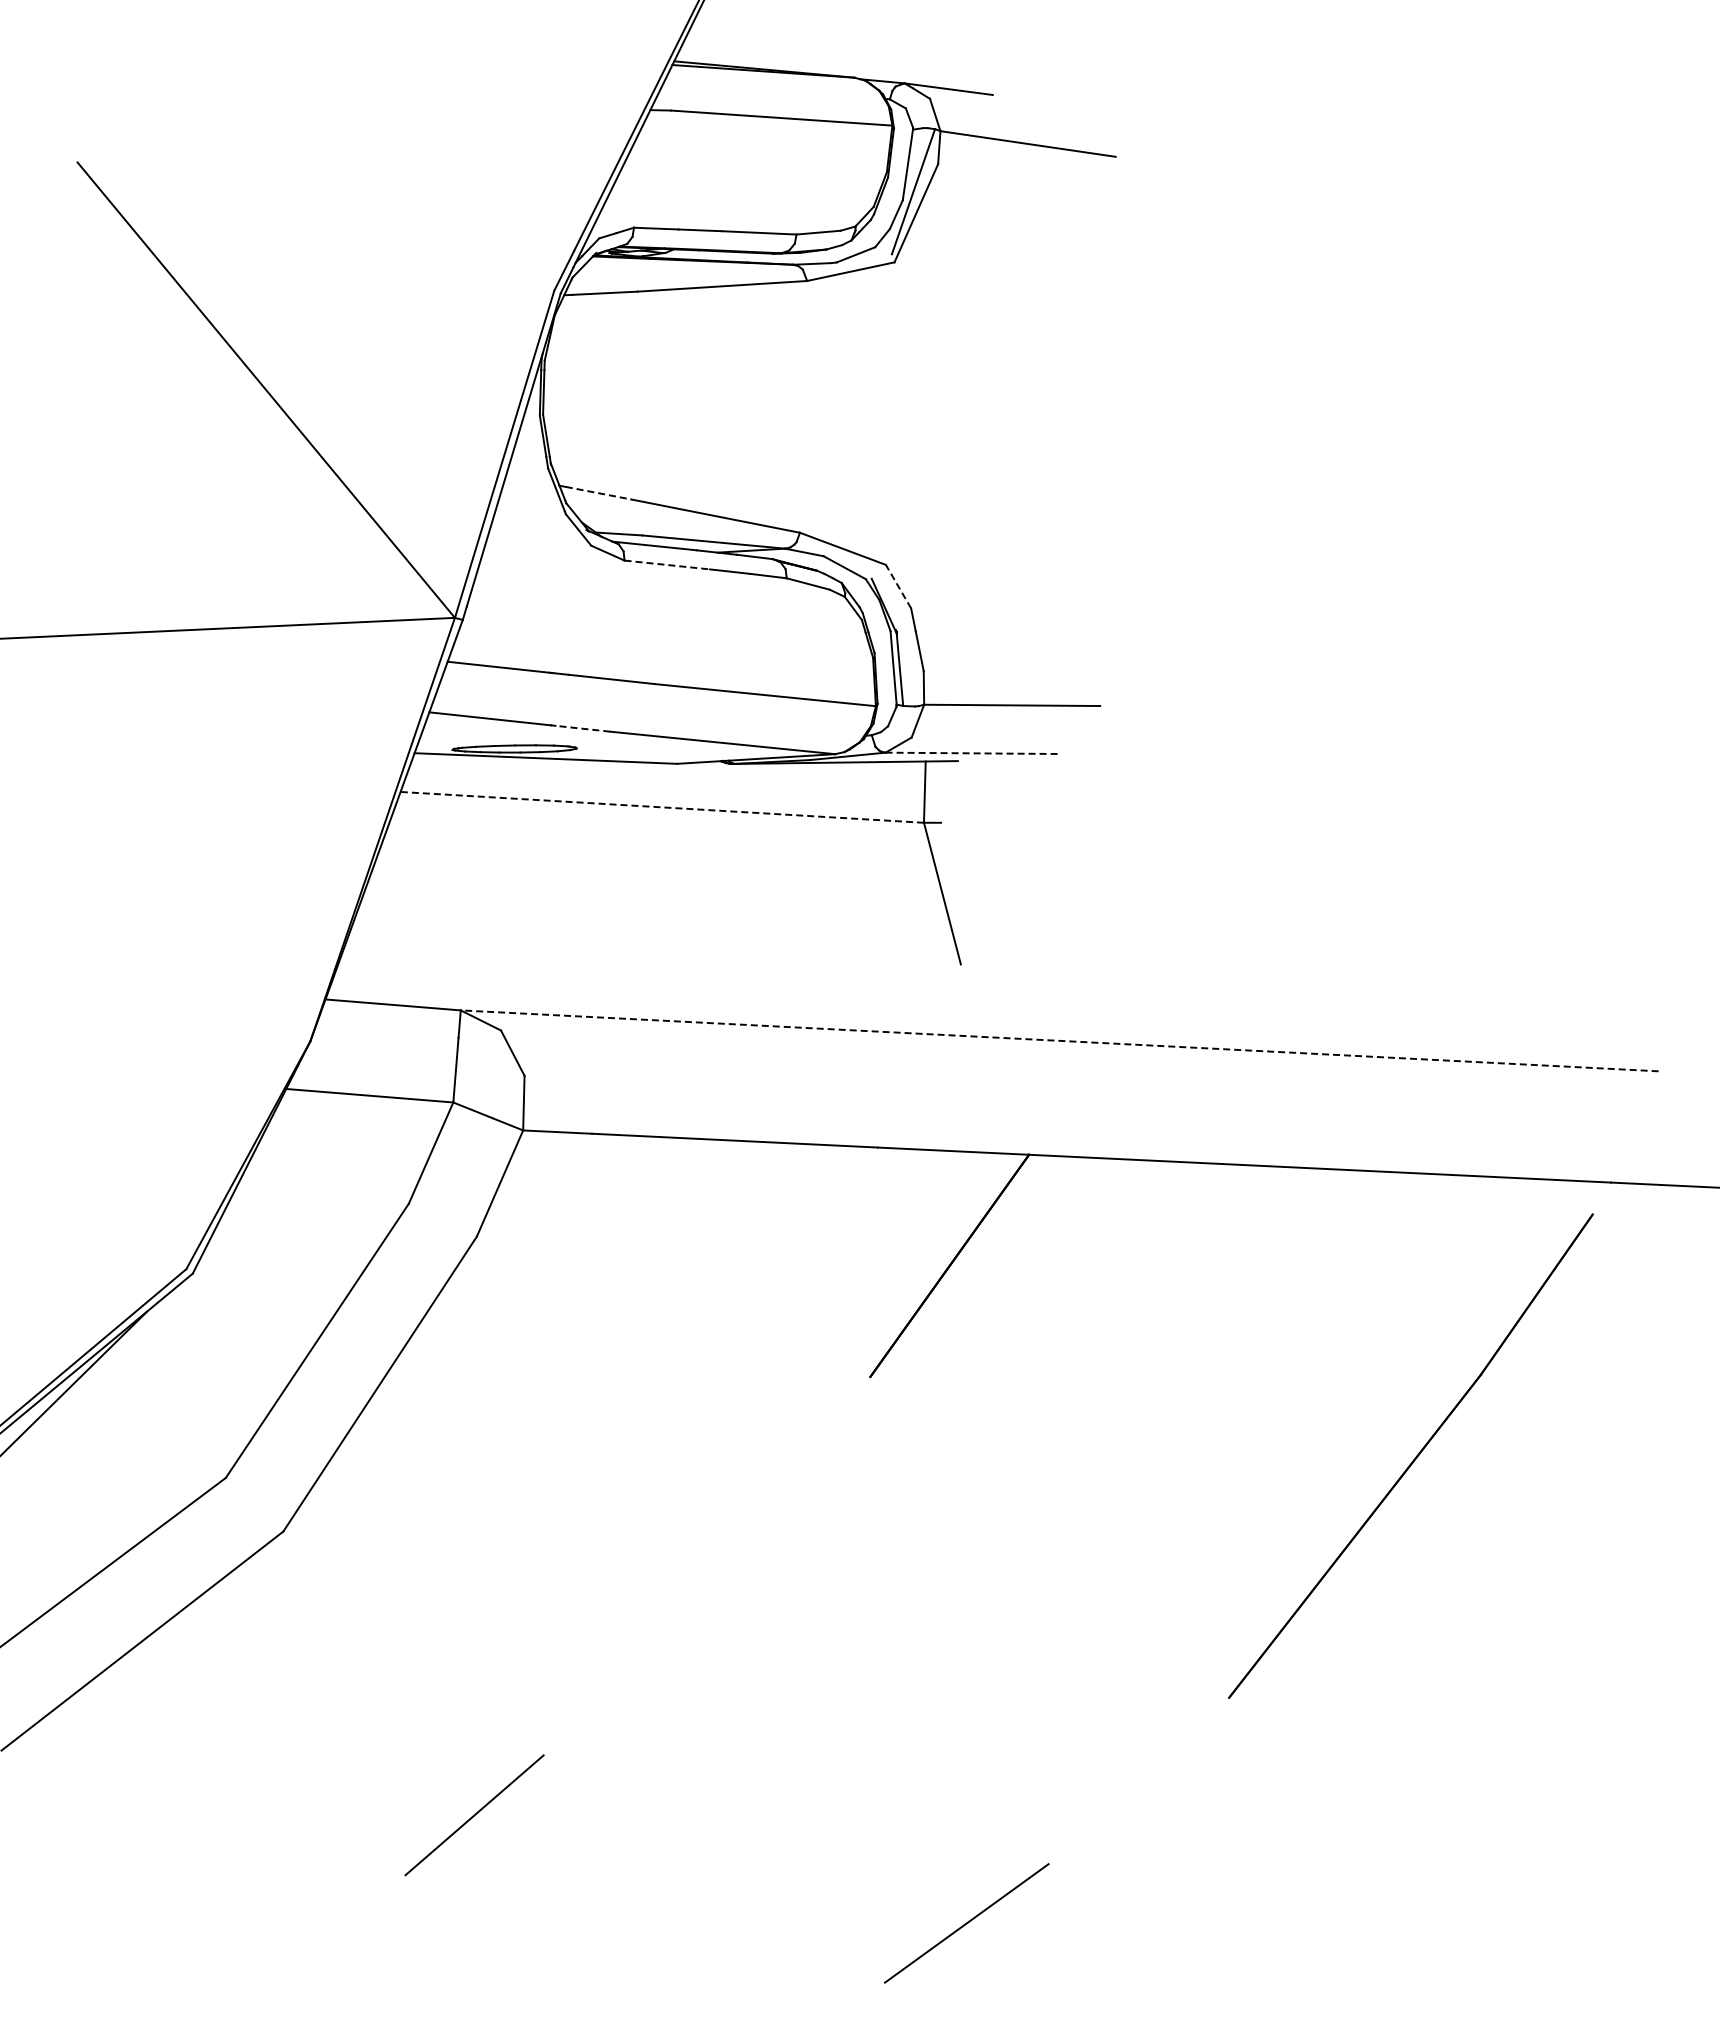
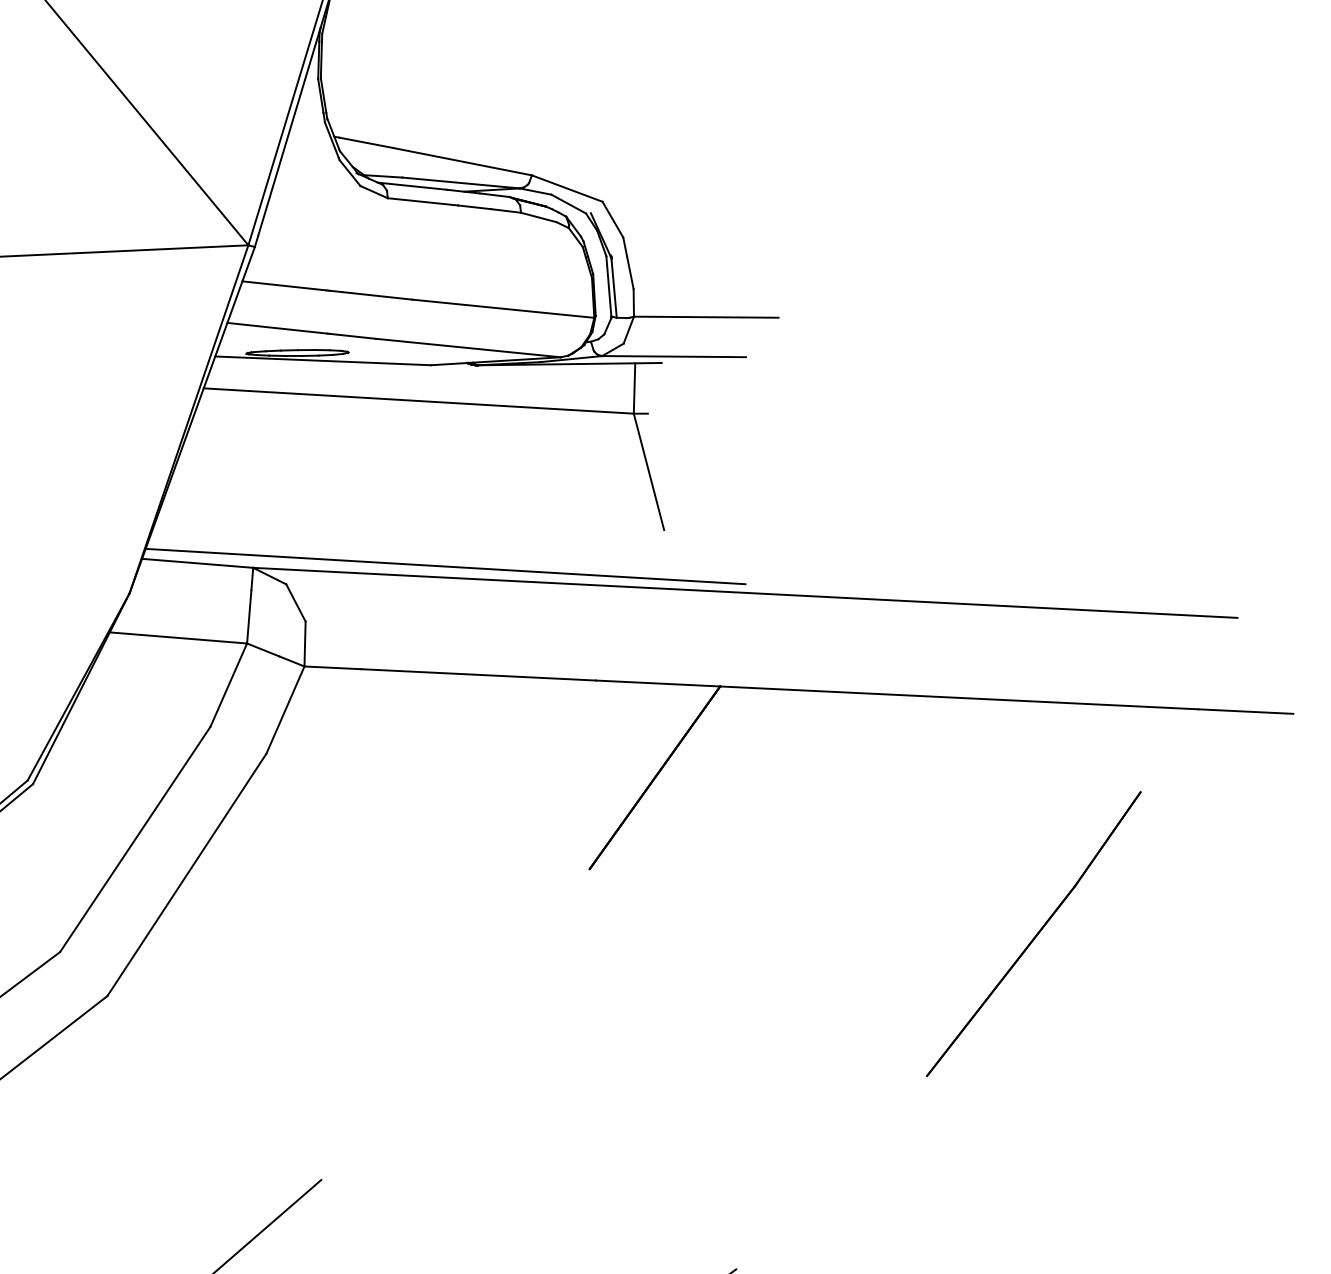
line: (599, 493) -> (367, 143), dashed -> solid
line: (667, 565) -> (423, 202), dashed -> solid
line: (898, 586) -> (612, 219), dashed -> solid
line: (582, 728) -> (353, 336), dashed -> solid
line: (973, 753) -> (674, 356), dashed -> solid
line: (661, 807) -> (418, 401), dashed -> solid
line: (694, 1008) -> (445, 566), added
line: (1059, 1040) -> (745, 592), dashed -> solid
part: (1410, 1455) -> (1033, 933), size x0.71

